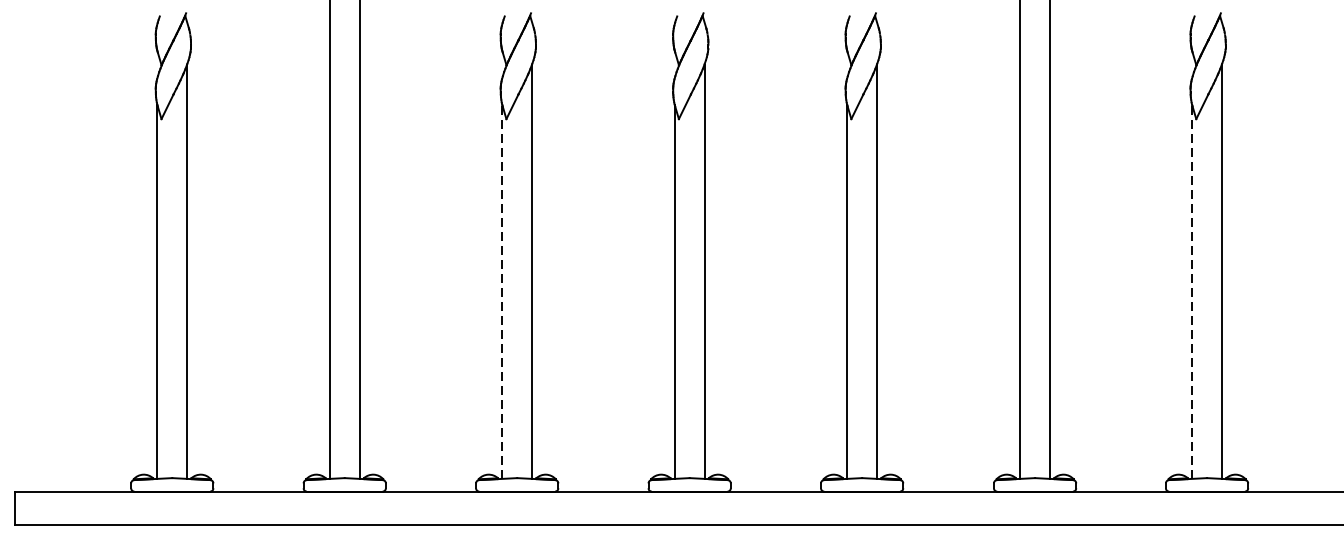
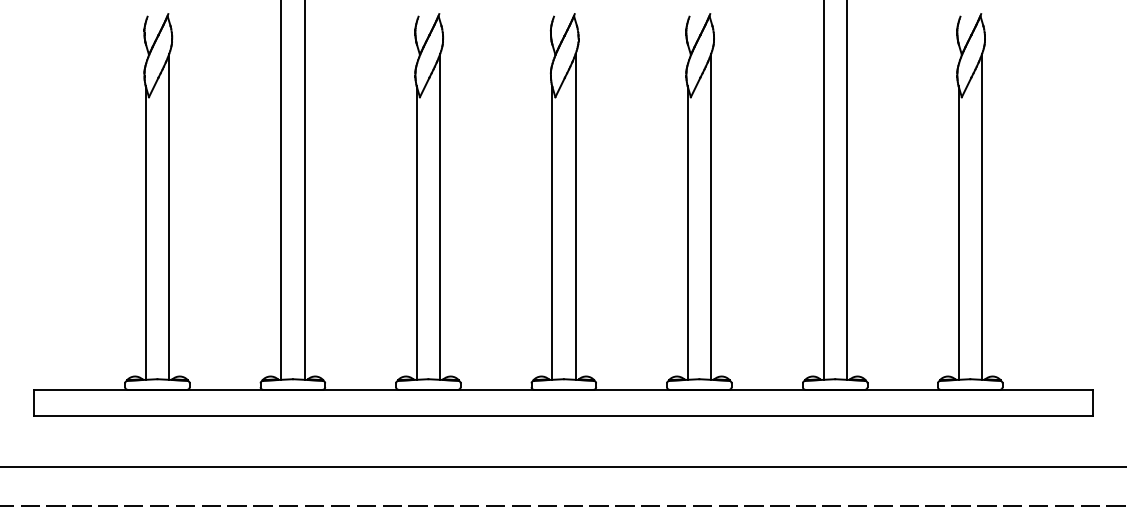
line: (502, 292) -> (416, 233), dashed -> solid
line: (1192, 292) -> (958, 233), dashed -> solid

